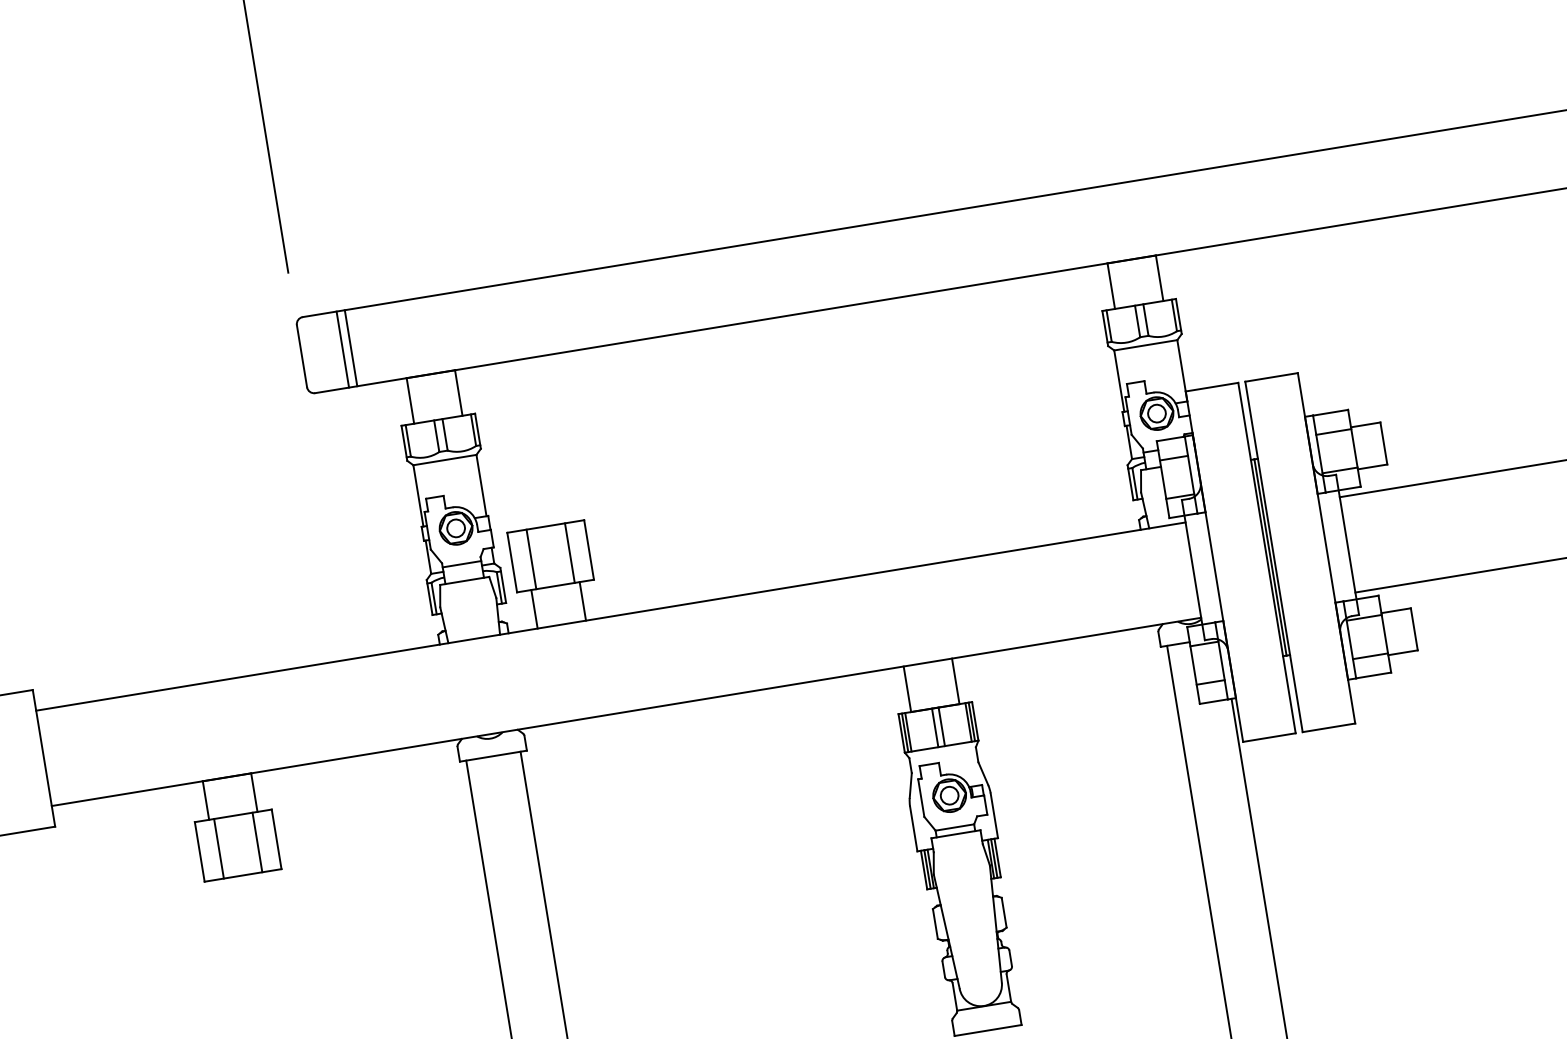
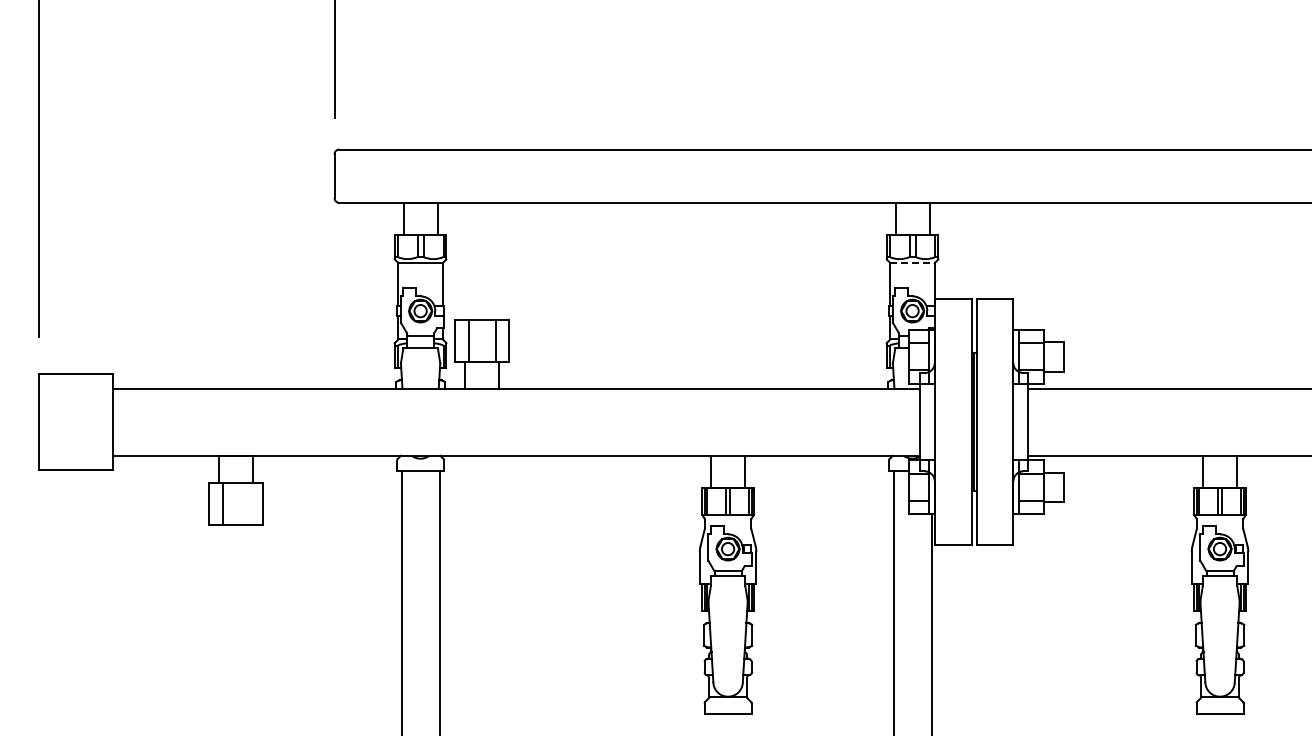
line: (1147, 345) -> (913, 263), solid -> dashed
line: (350, 347) -> (368, 175), removed
line: (343, 348) -> (363, 175), removed
line: (257, 842) -> (249, 503), removed

